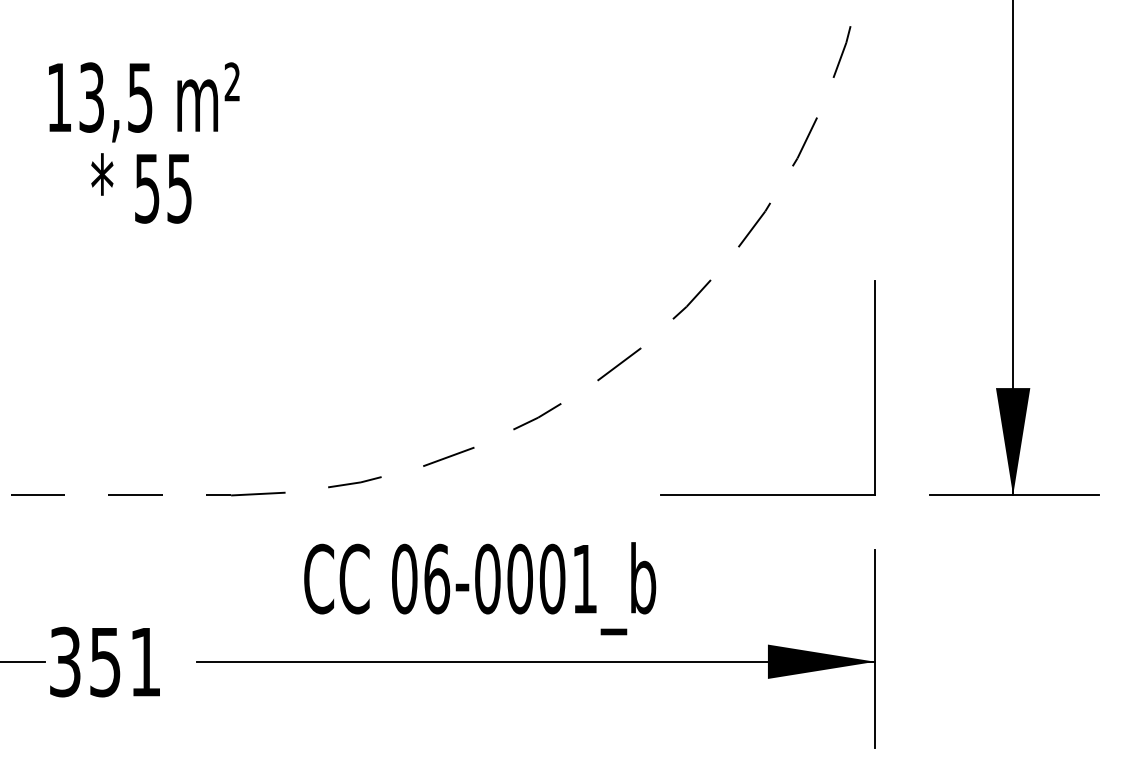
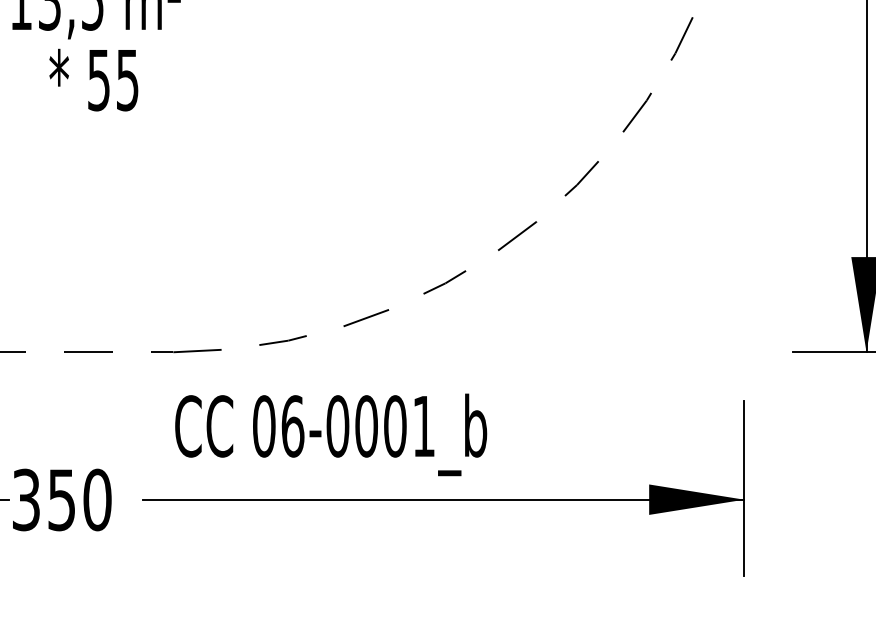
part: (874, 387) -> (743, 256), removed
text: (480, 588) -> (331, 434), moved
text: (145, 661) -> (97, 499), 351 -> 350

